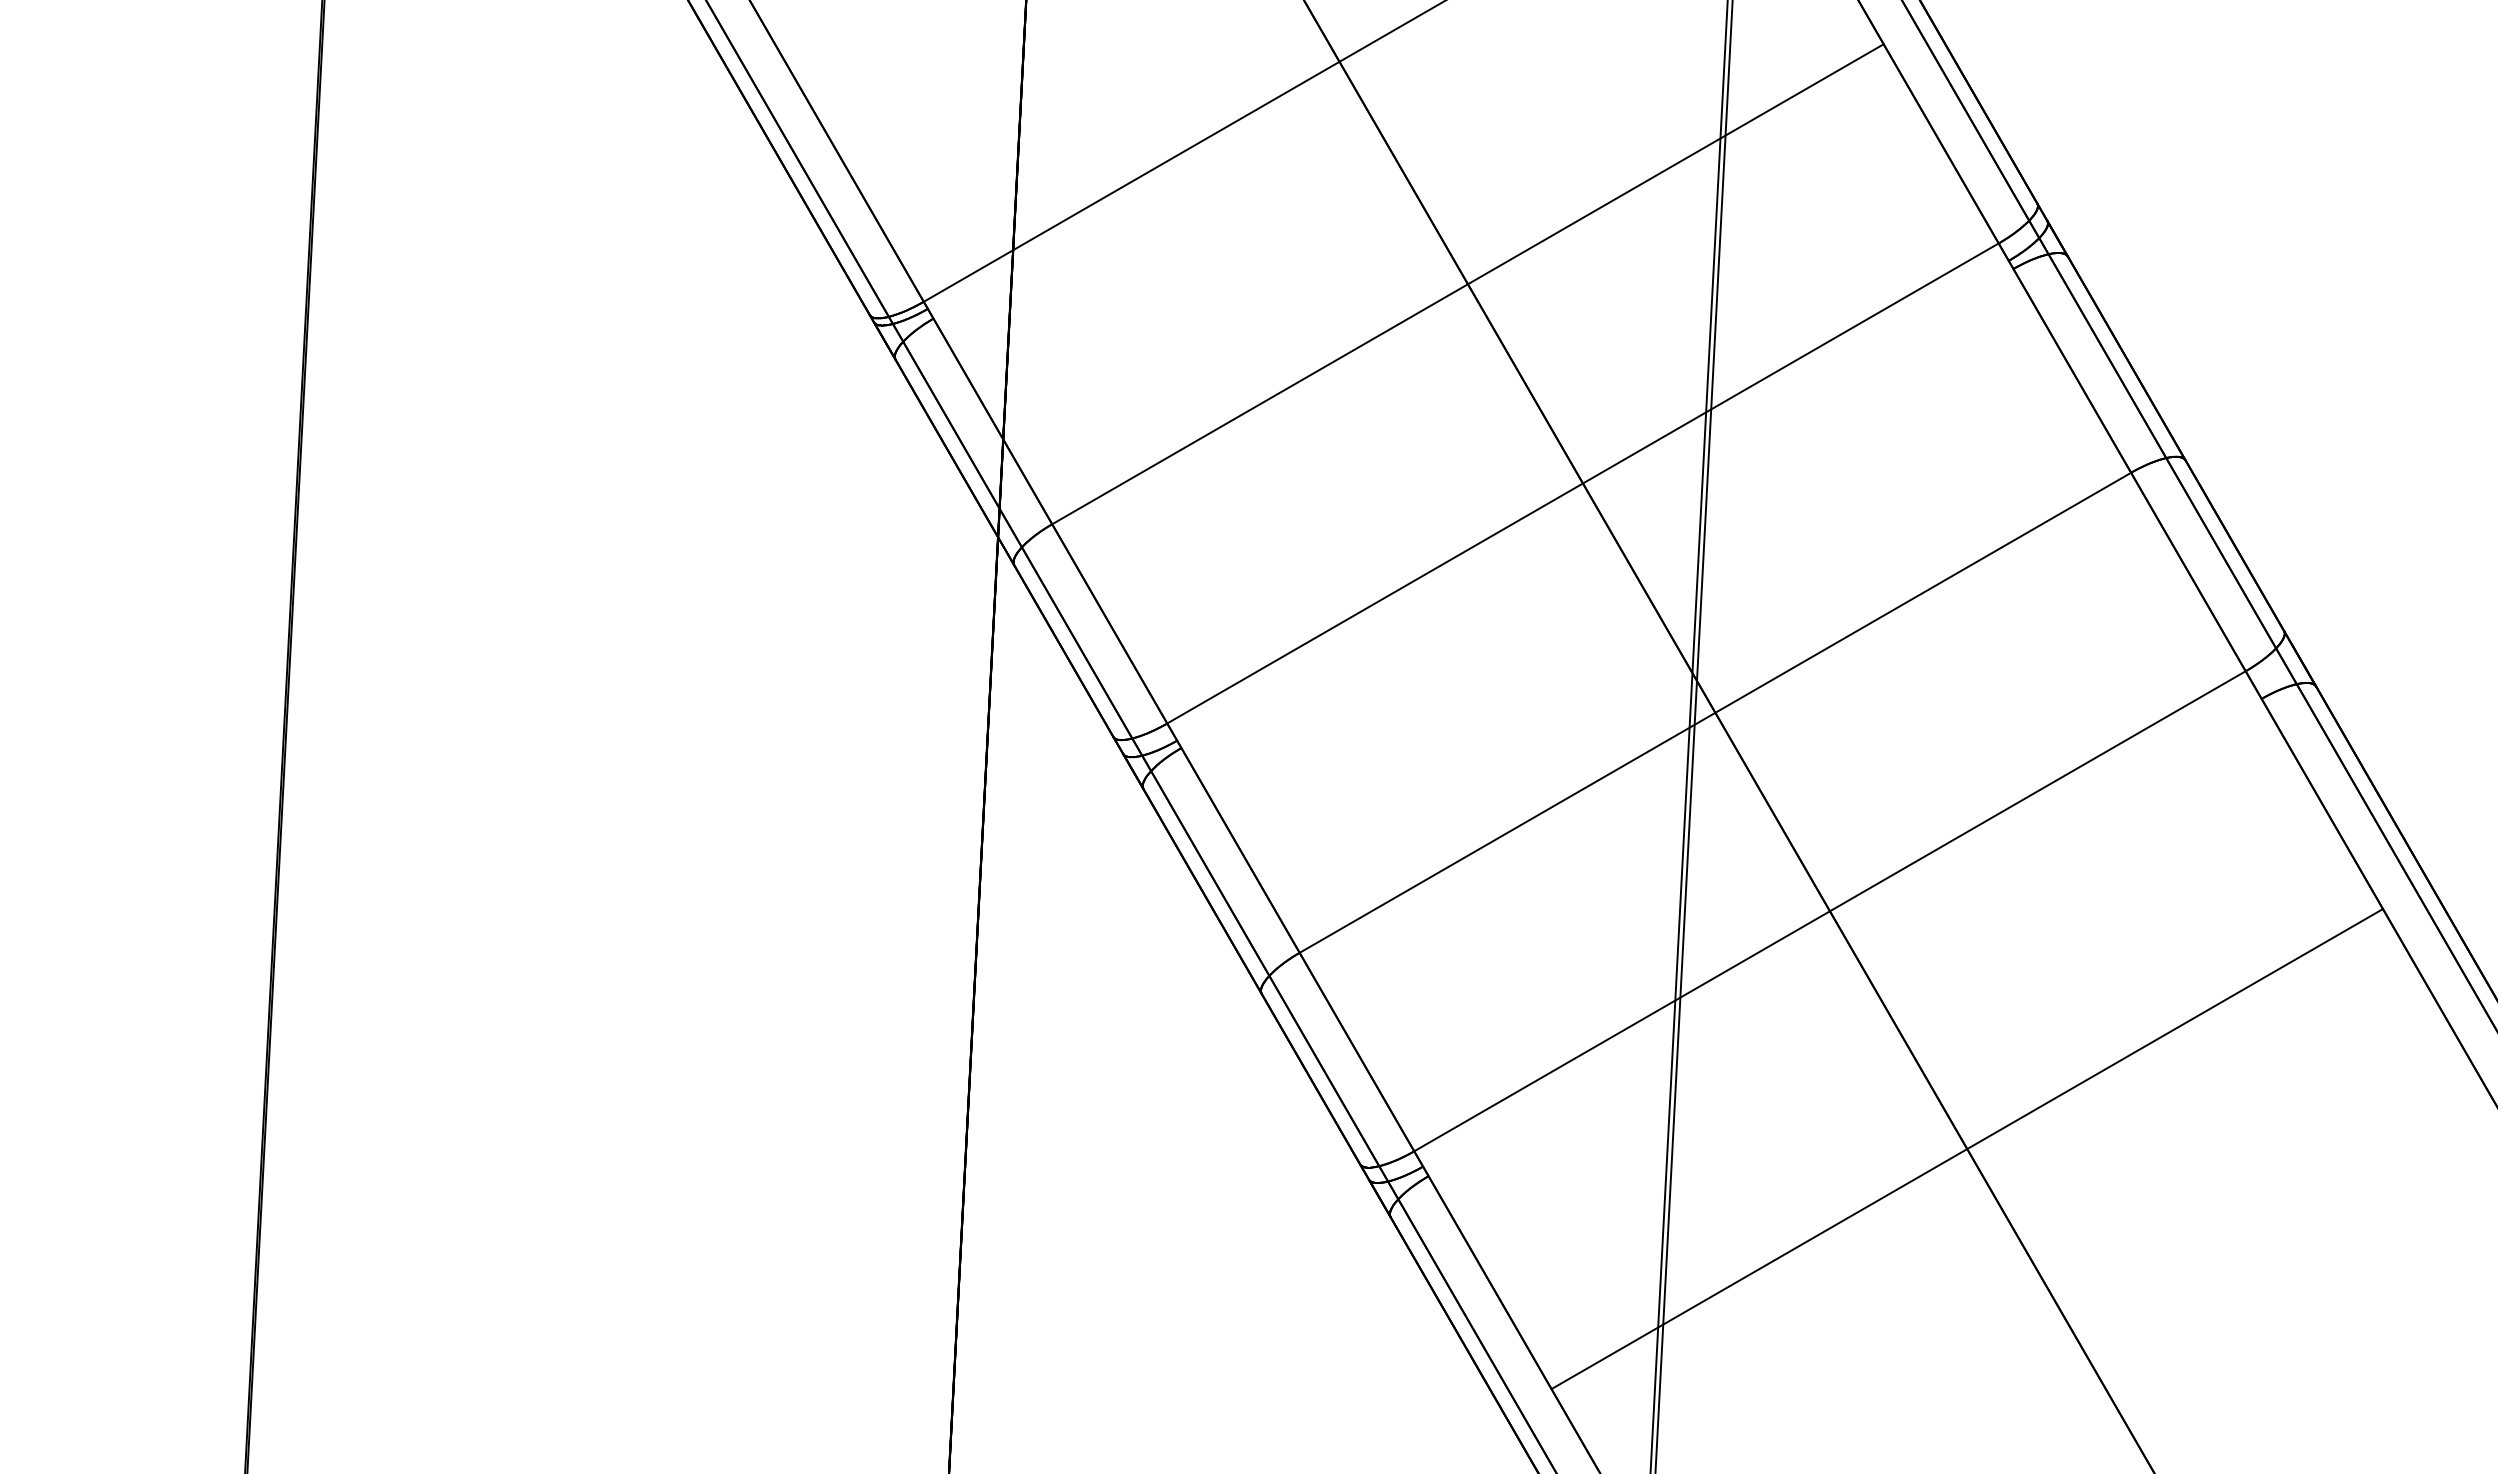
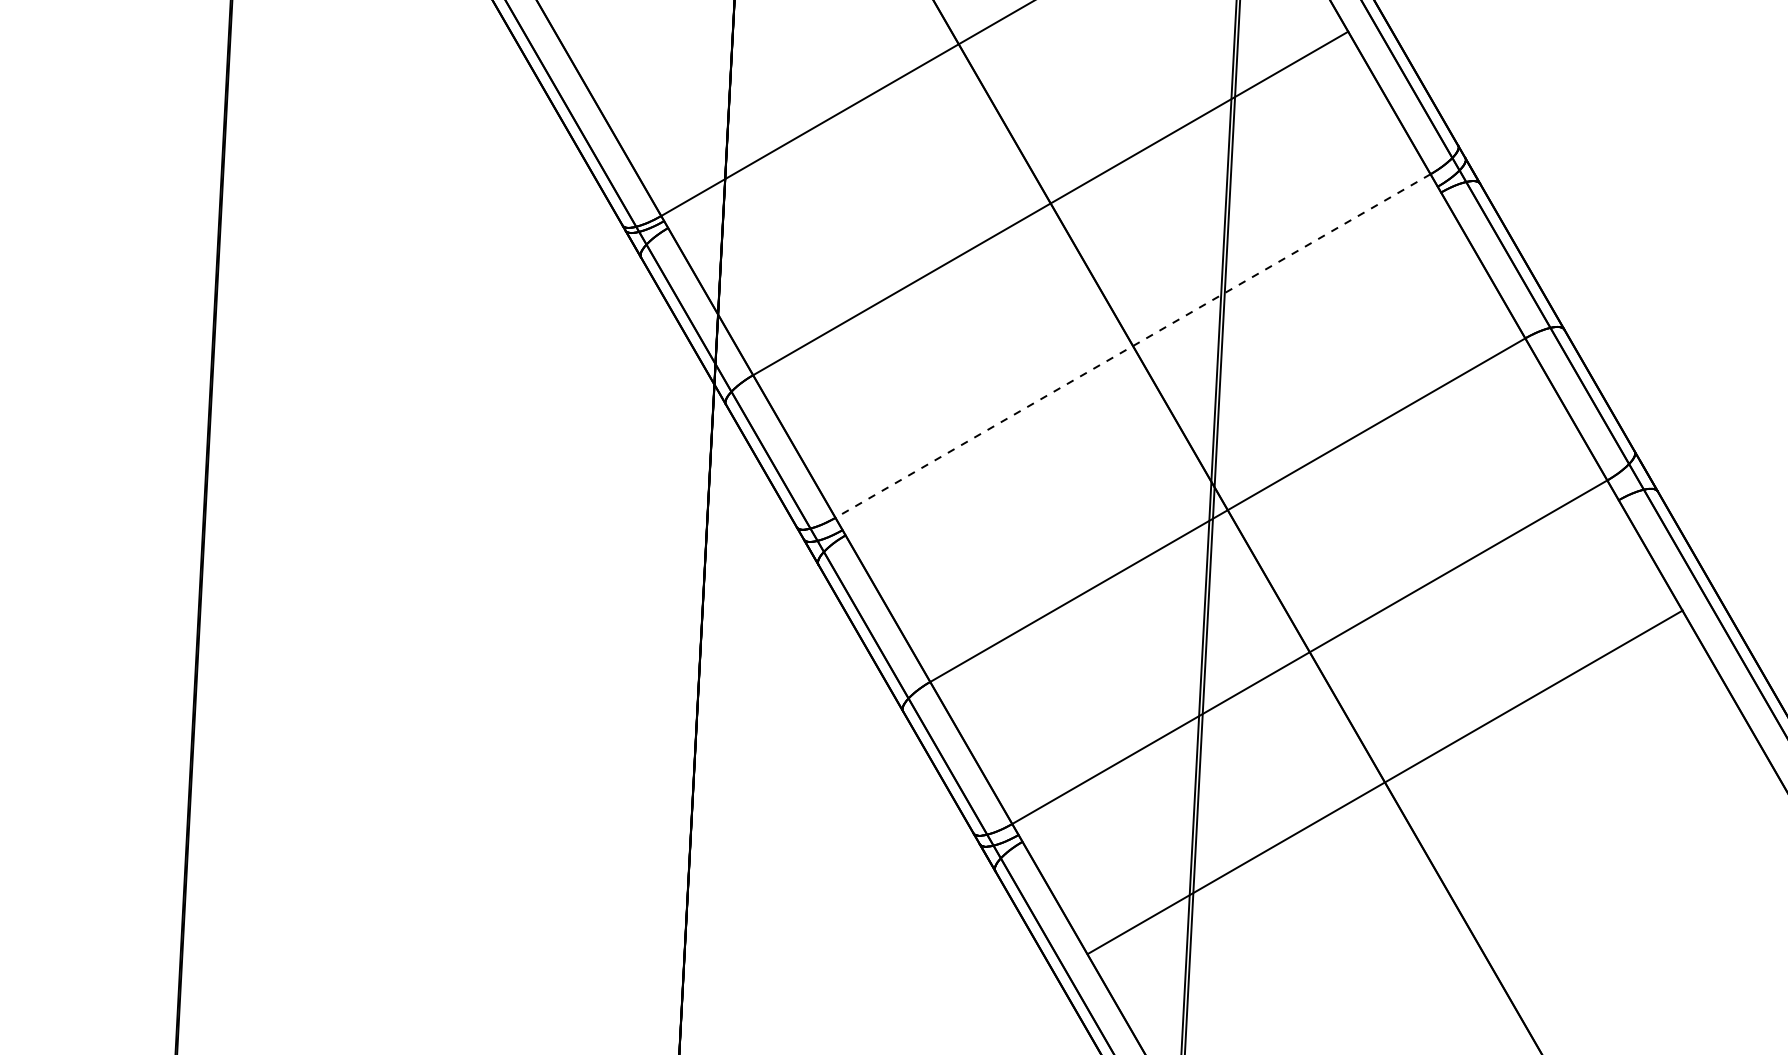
line: (1582, 483) -> (1132, 346), solid -> dashed
line: (1967, 1149) -> (1385, 782), moved

